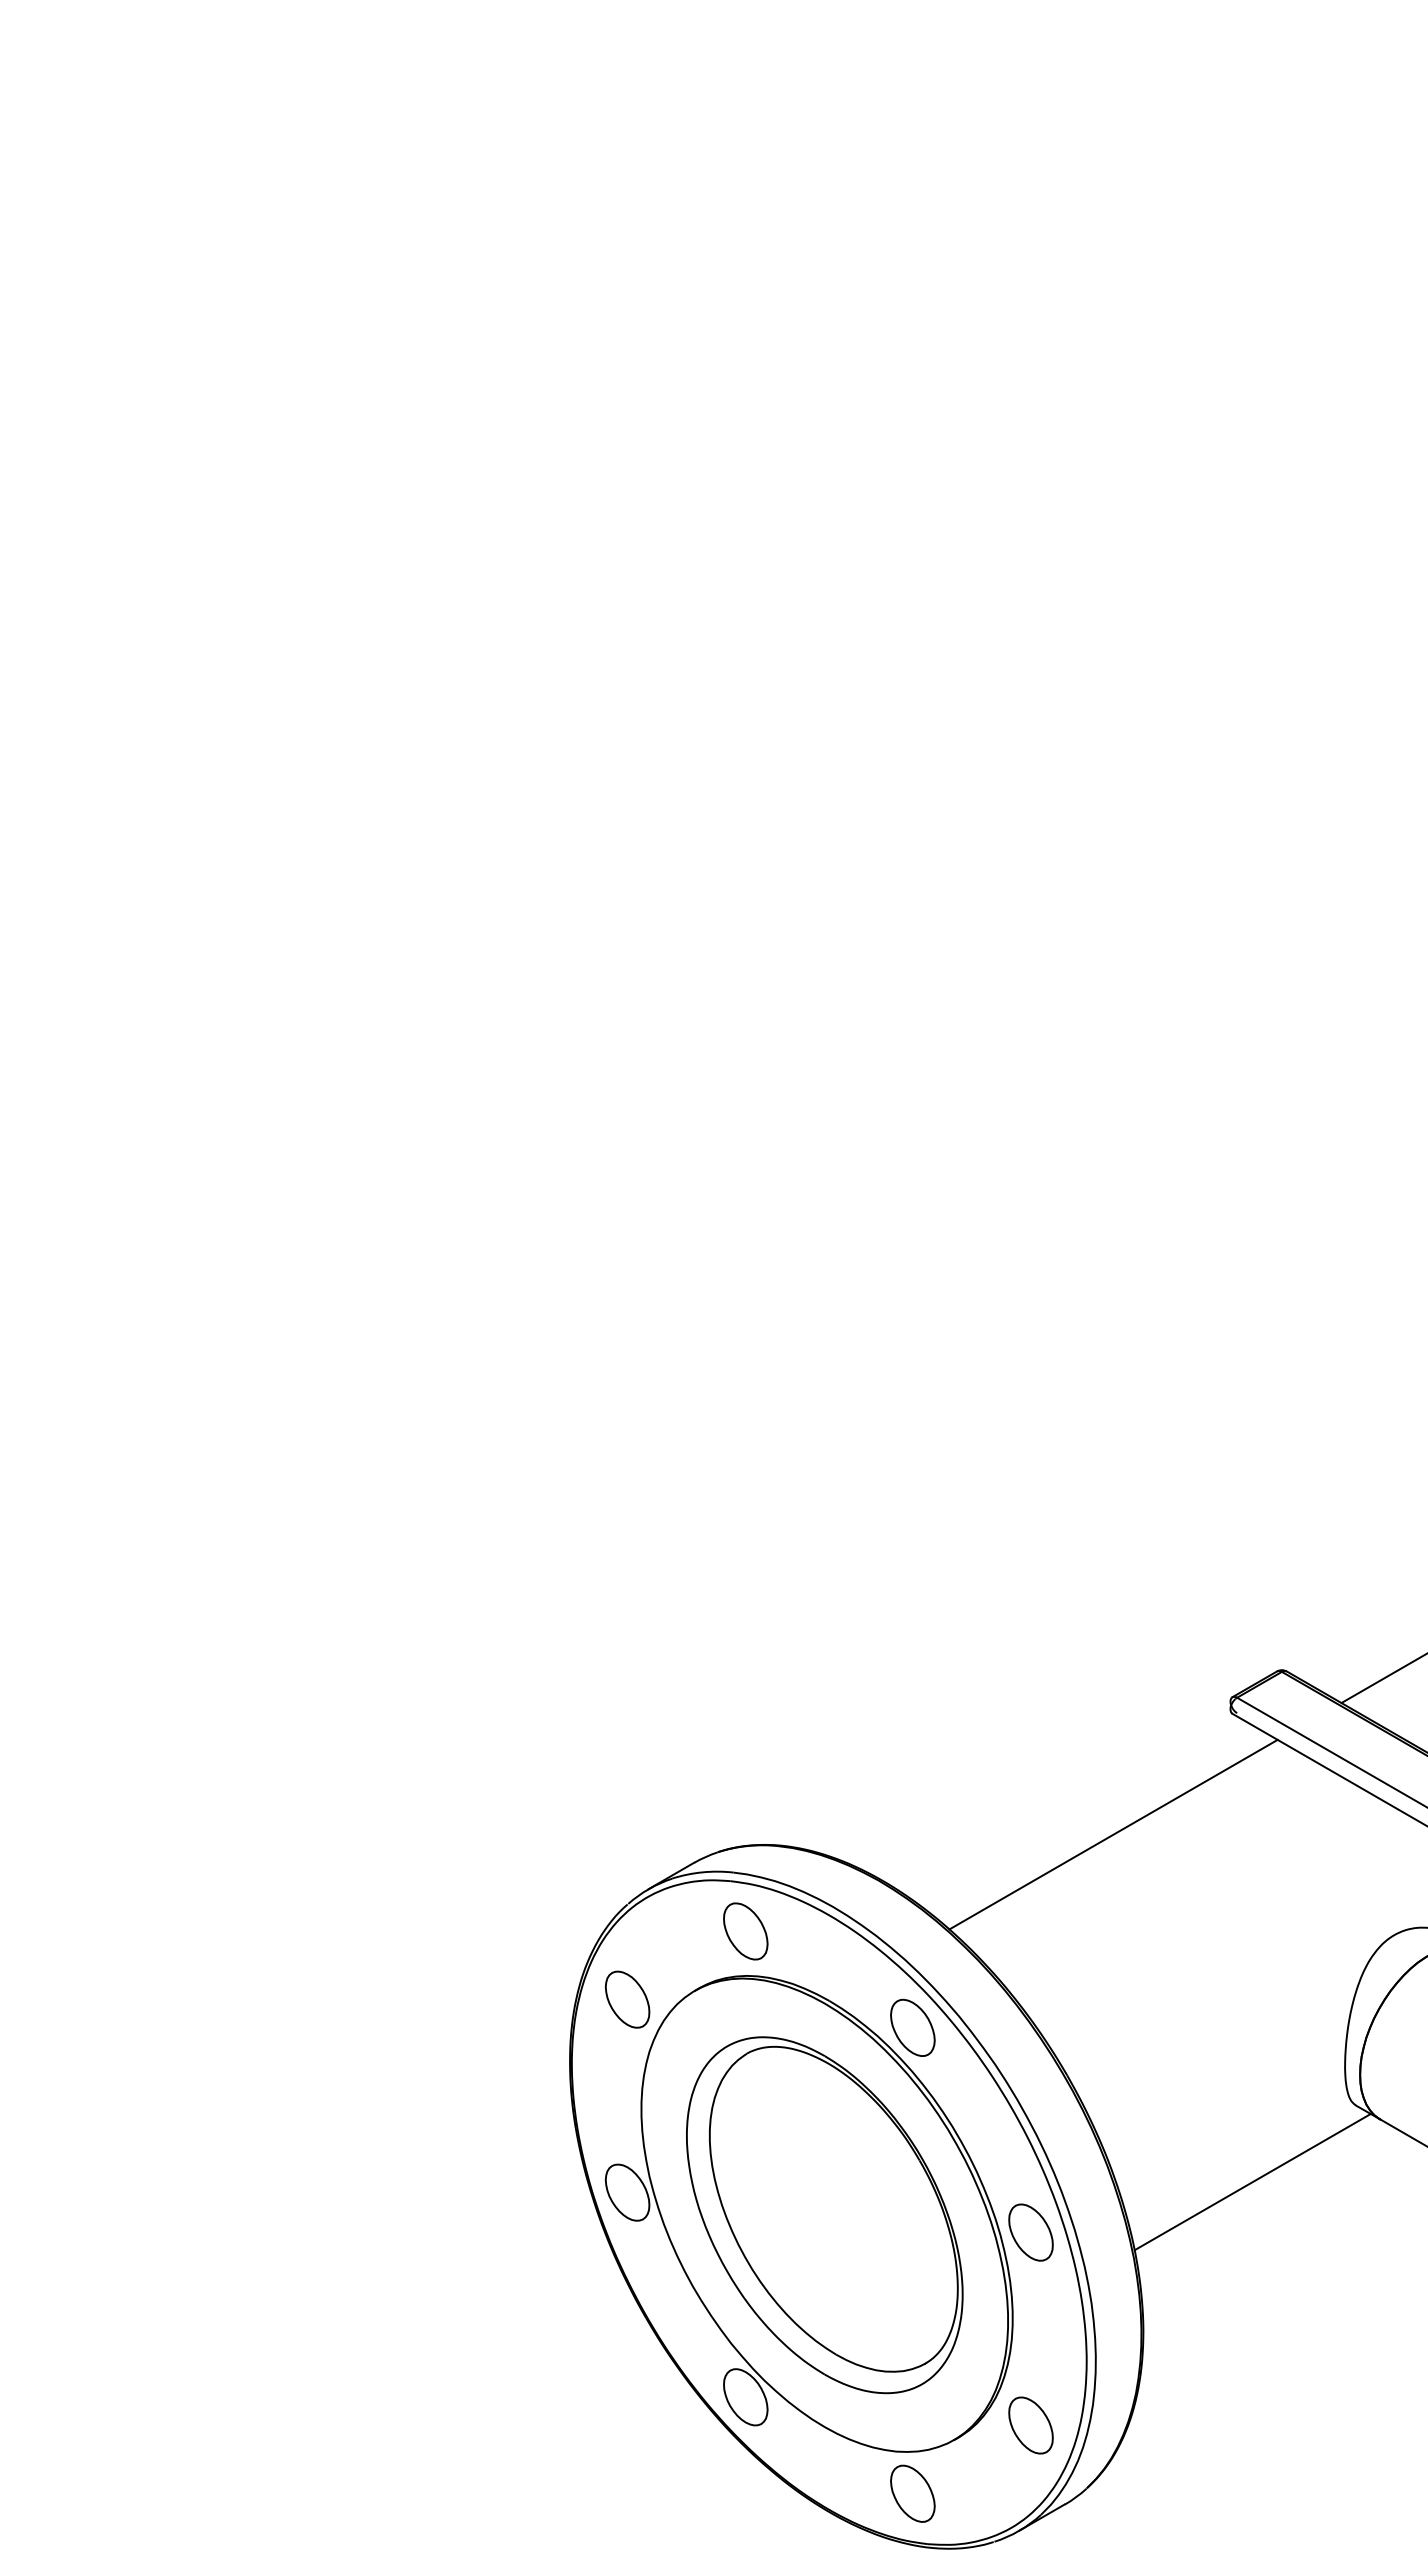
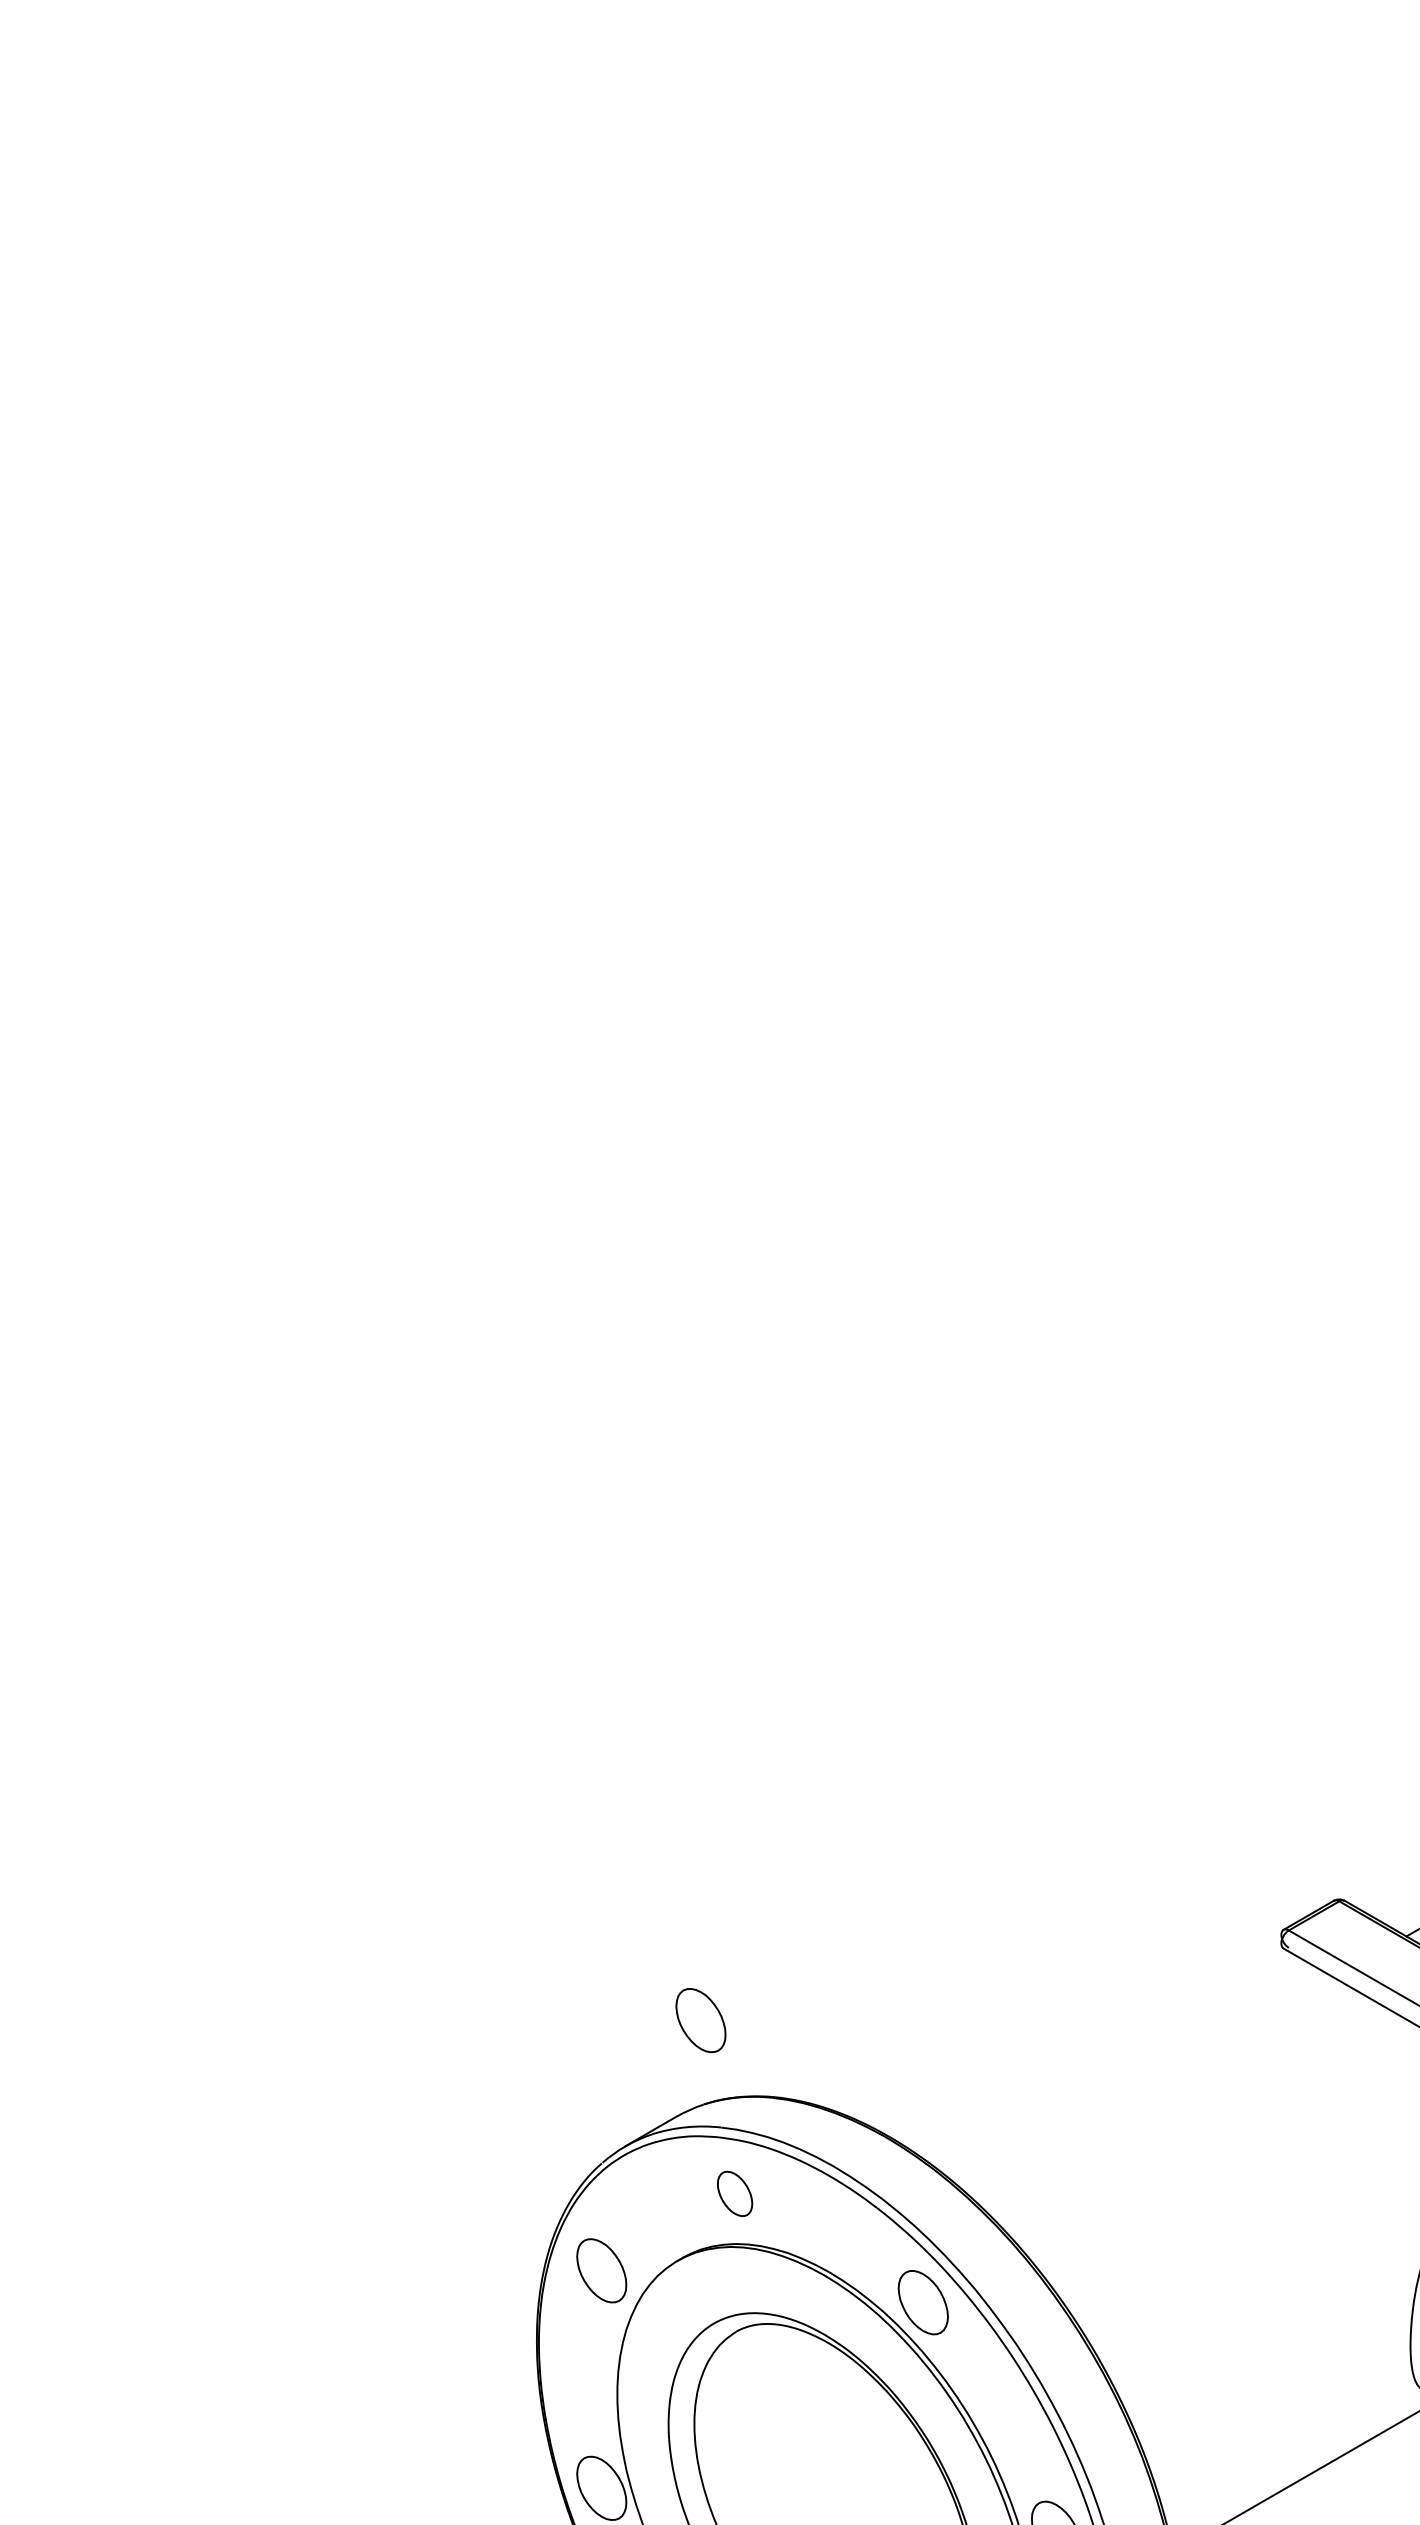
part: (715, 1777) -> (700, 2020), added
line: (1113, 1834) -> (1149, 2084), removed
part: (745, 1931) -> (734, 2193), size x0.7

